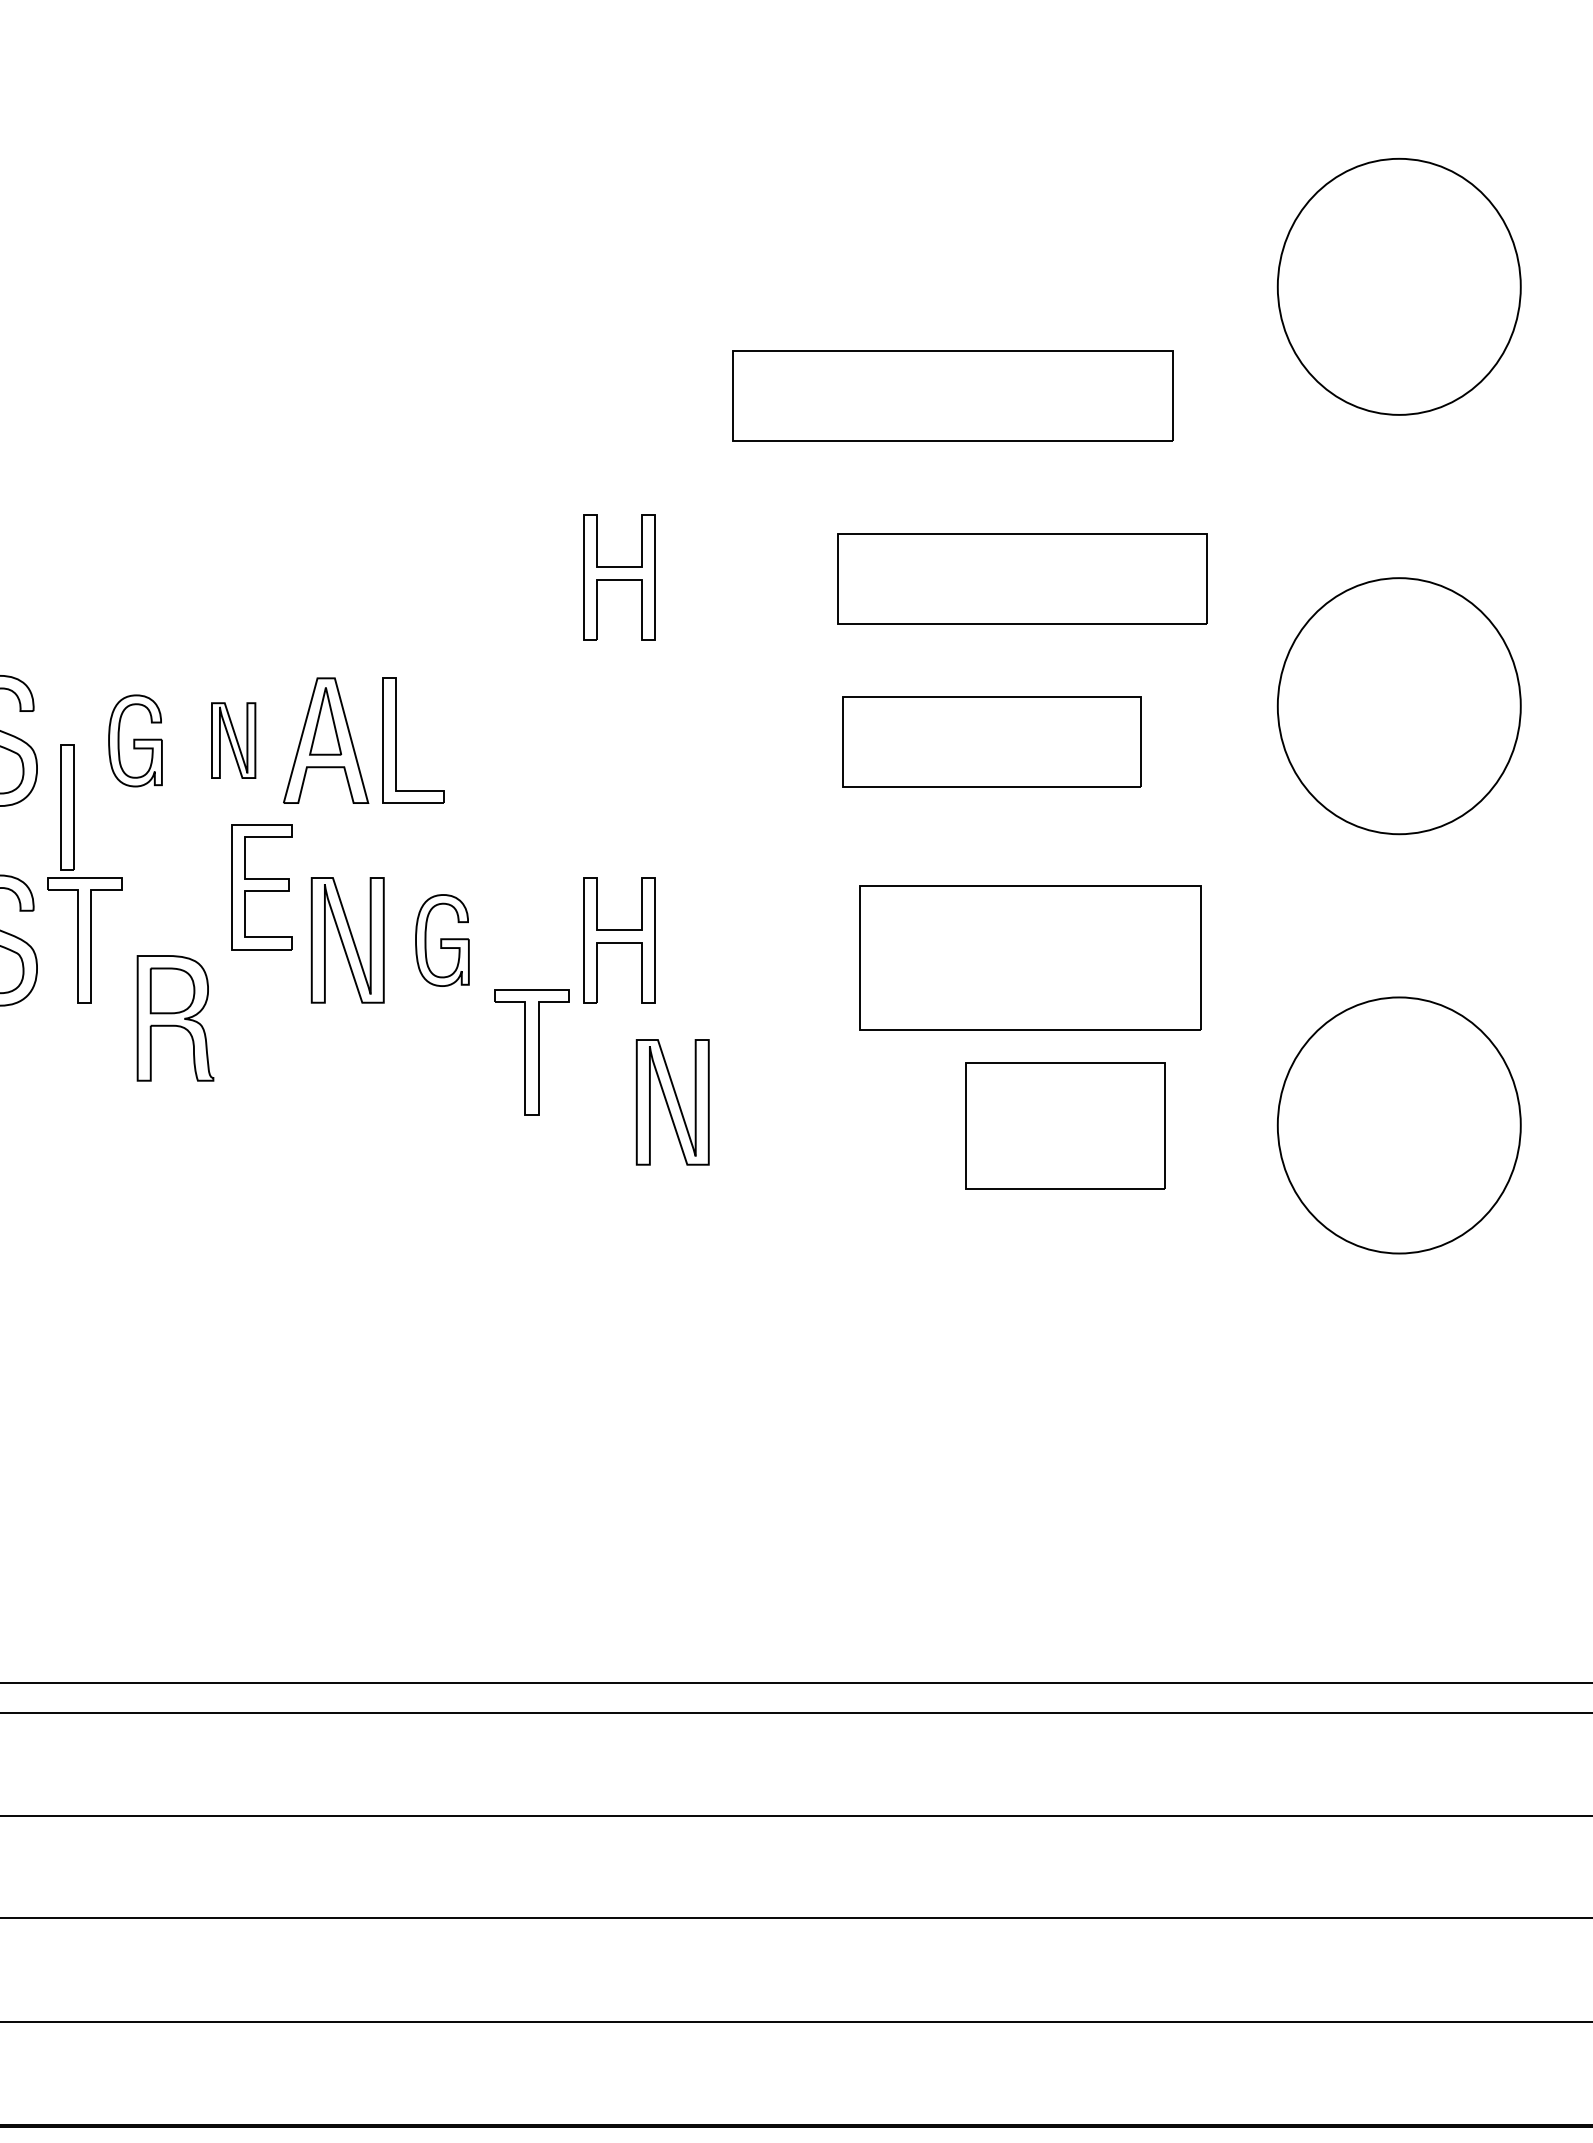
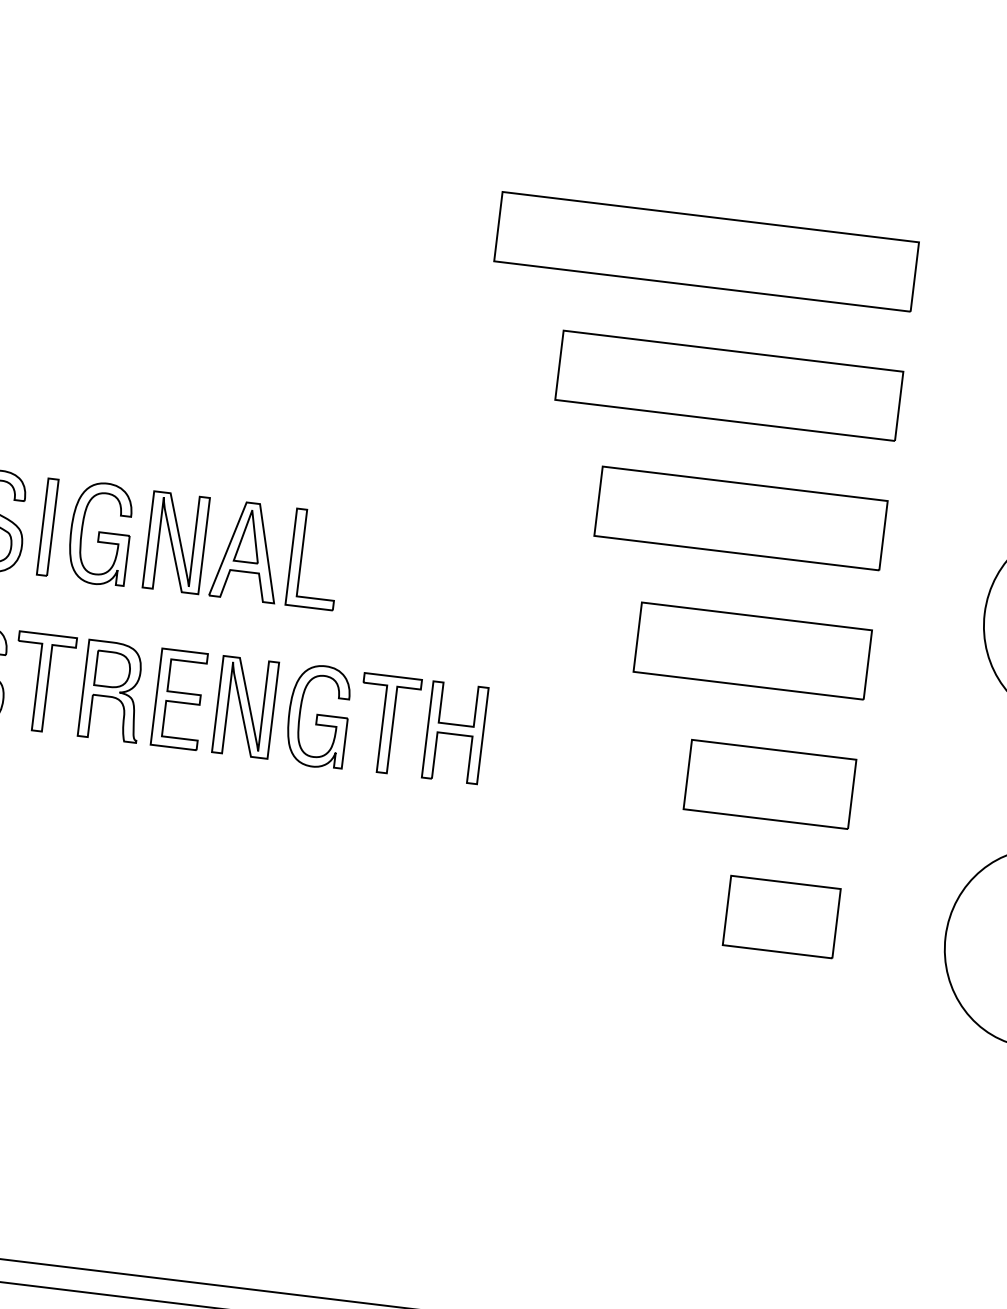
part: (866, 286) -> (706, 251), added
part: (952, 395) -> (728, 385), moved
part: (619, 577) -> (488, 452), removed
part: (1022, 578) -> (740, 517), moved
part: (135, 740) -> (100, 533), size x1.43
part: (233, 740) -> (176, 542), size x1.67
part: (991, 741) -> (752, 650), moved
part: (67, 807) -> (48, 527), moved
part: (261, 887) -> (179, 699), moved
part: (442, 940) -> (318, 716), size x1.43
part: (1029, 957) -> (769, 784), size x0.62
part: (175, 1018) -> (112, 691), moved
part: (531, 1052) -> (387, 724), moved
part: (672, 1102) -> (480, 862), removed
part: (1064, 1124) -> (781, 916), size x0.71

